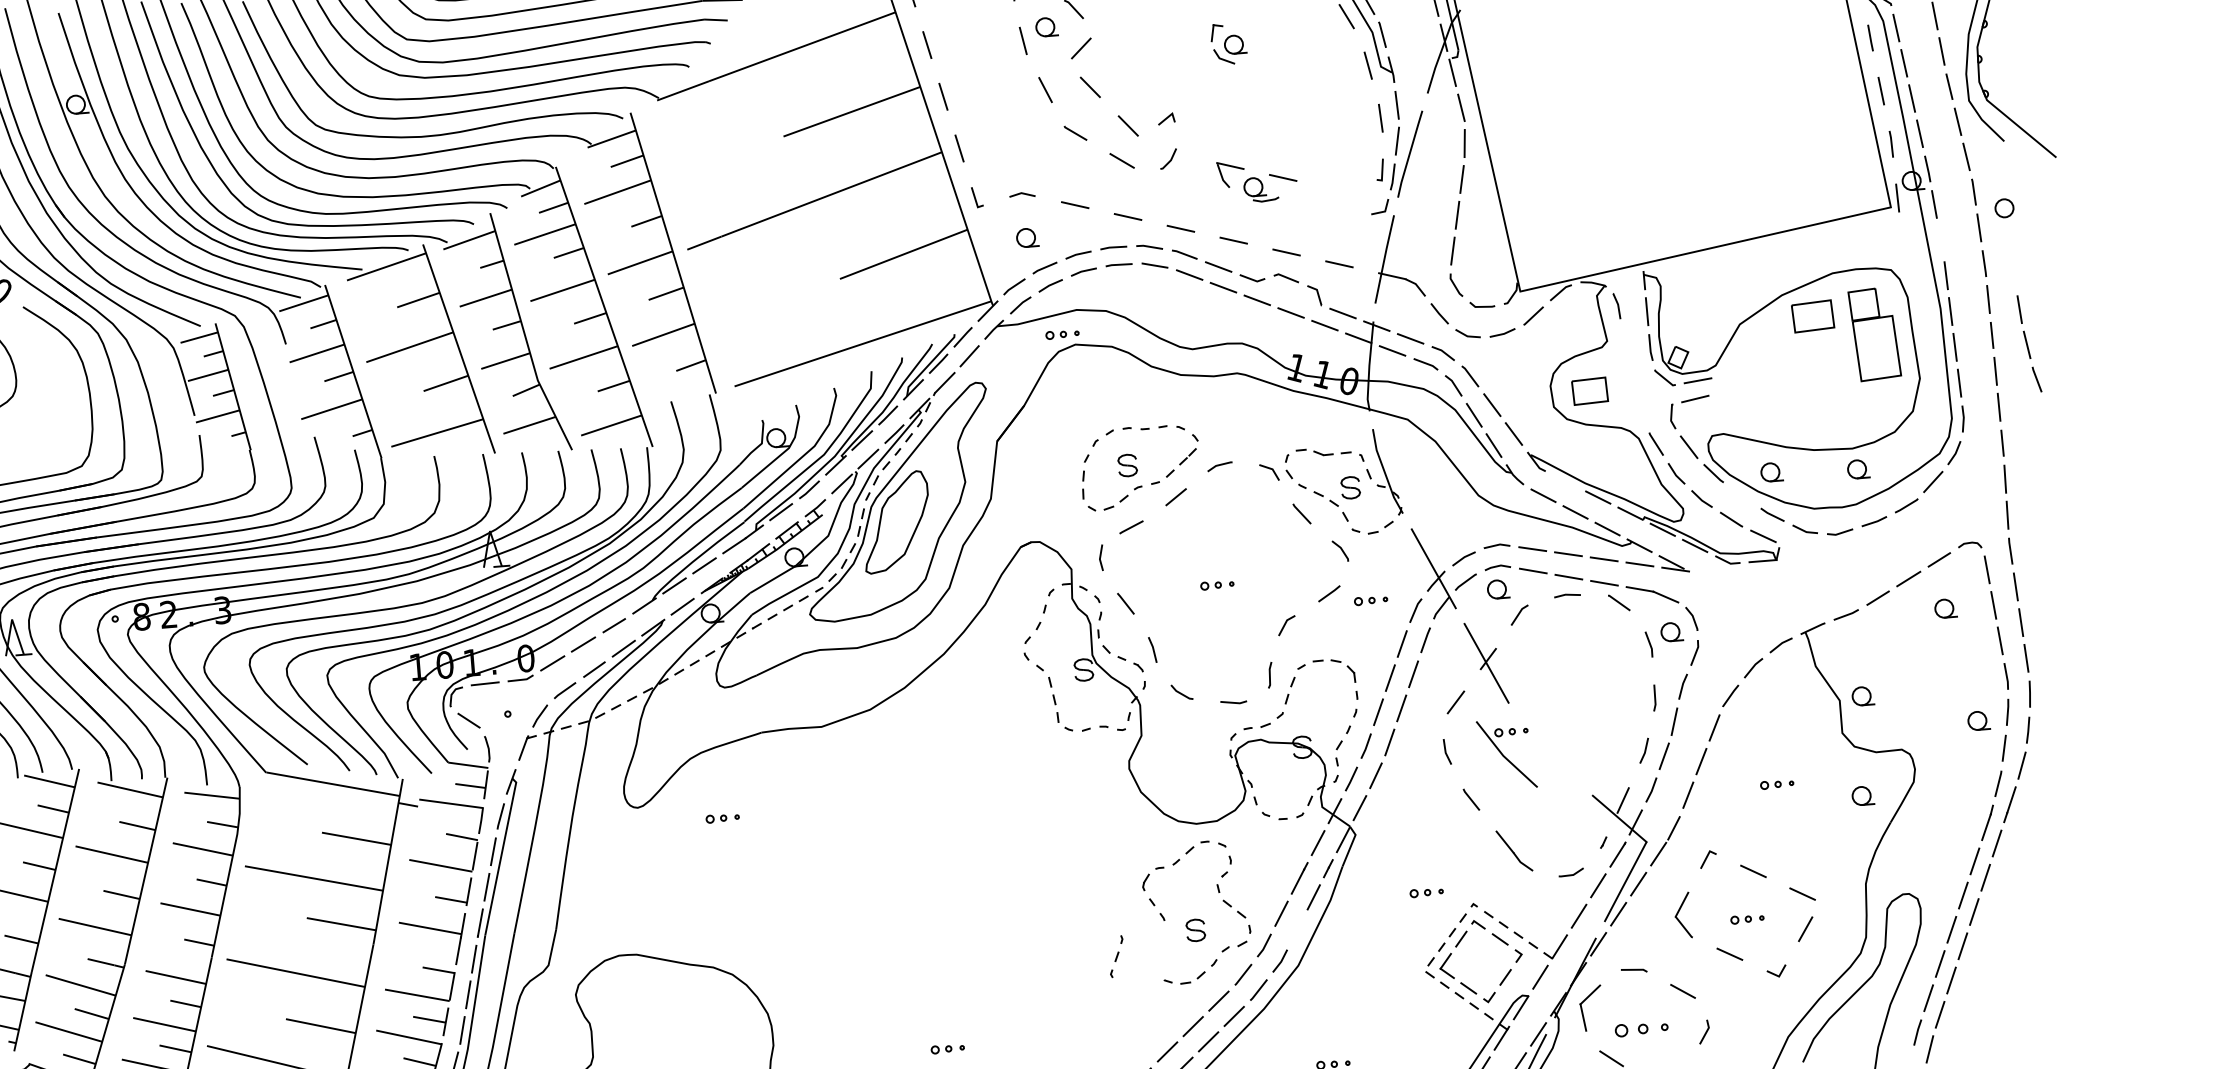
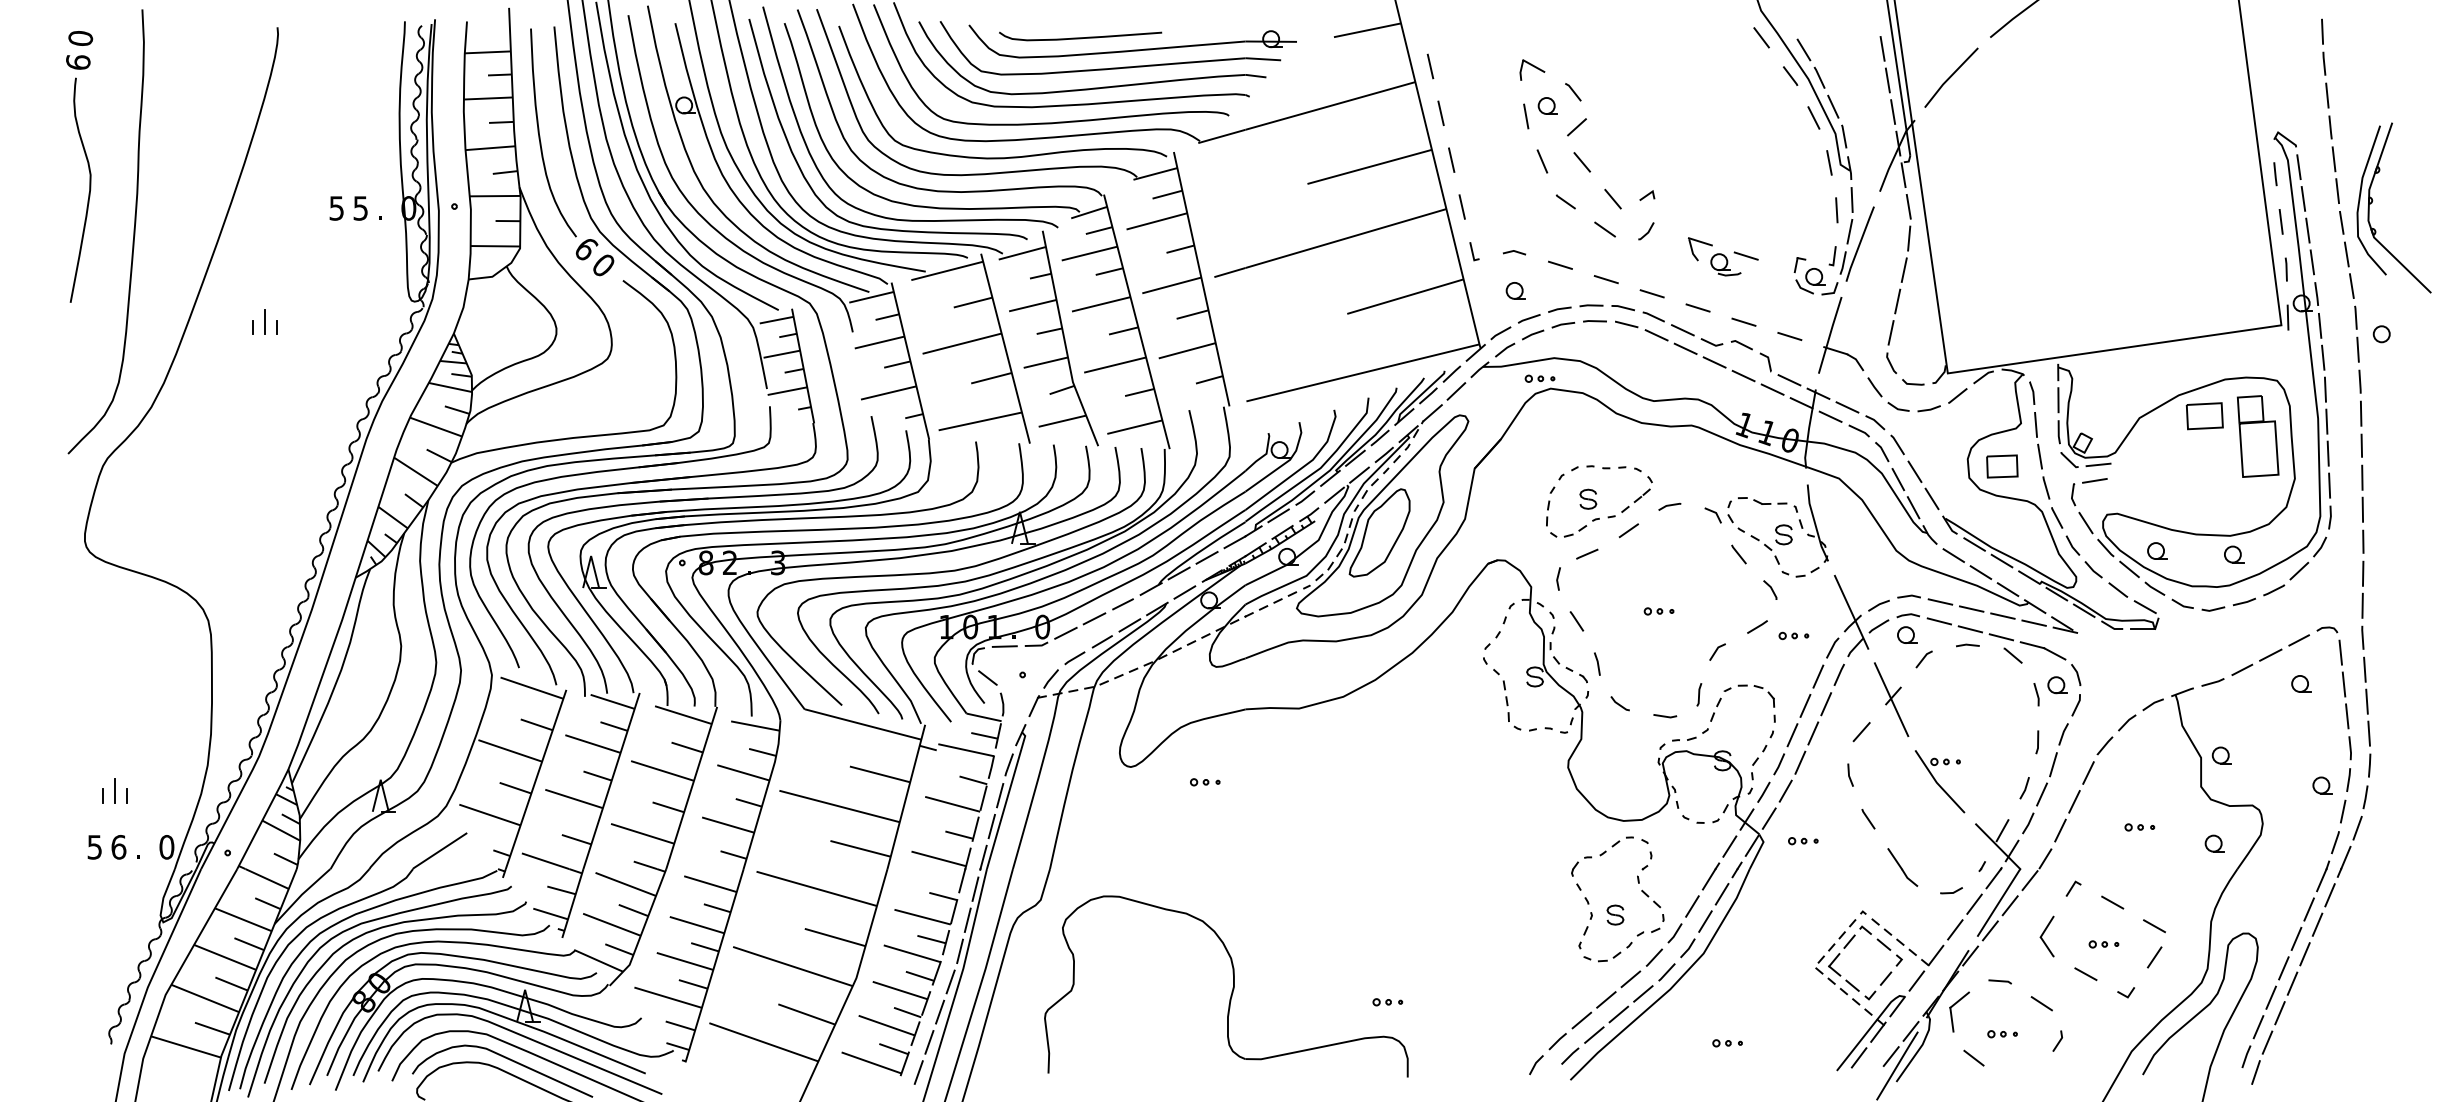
part: (1228, 43) -> (1809, 275), moved
line: (1941, 239) -> (2323, 357), added
part: (2029, 343) -> (2042, 455), moved
line: (1565, 481) -> (1974, 544), added
line: (1742, 495) -> (2129, 569), added
part: (1507, 754) -> (1940, 781), moved
part: (1426, 893) -> (1803, 841), moved
line: (1297, 929) -> (1705, 921), added
part: (1116, 956) -> (1585, 930), moved
part: (1641, 1029) -> (2002, 1034), size x0.62

